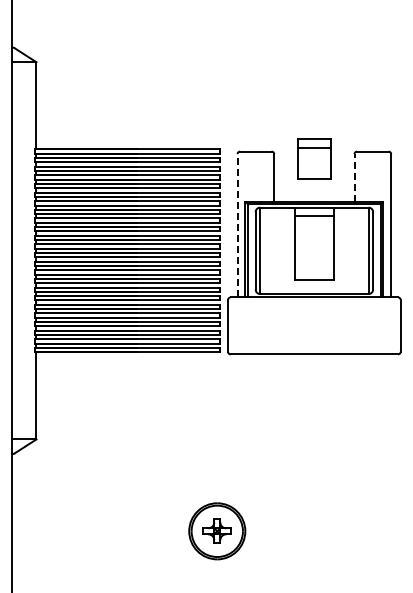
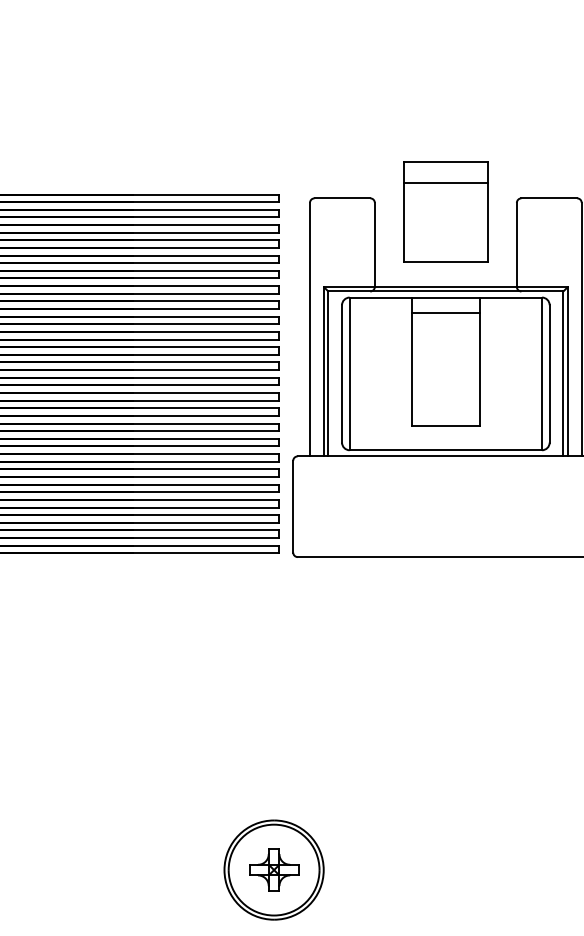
part: (314, 159) -> (446, 212), size x1.43
line: (354, 177) -> (516, 244), dashed -> solid
line: (237, 225) -> (309, 329), dashed -> solid

